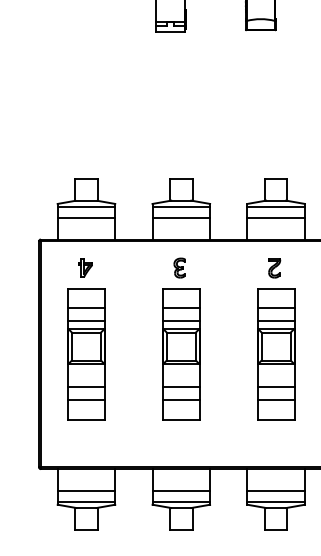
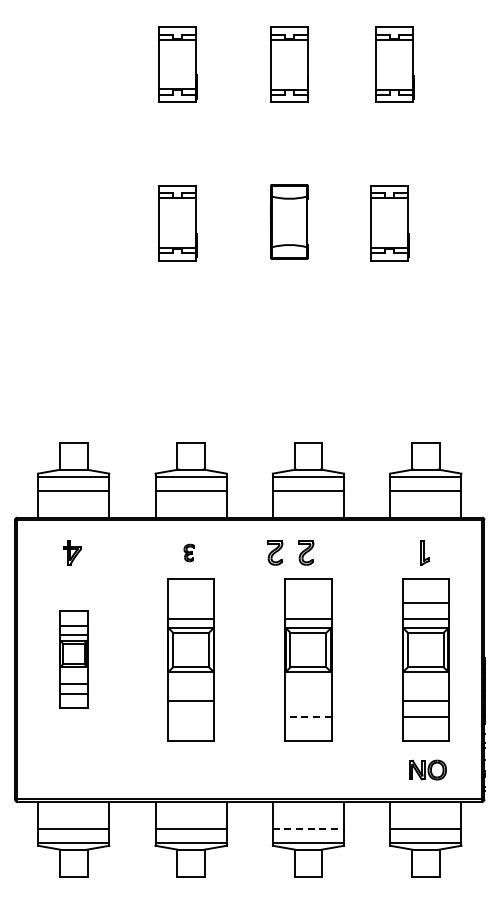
part: (179, 267) -> (188, 552), size x0.7
part: (249, 267) -> (275, 552), added
line: (180, 308) -> (190, 602), removed
line: (276, 308) -> (308, 602), removed
part: (86, 354) -> (73, 659), size x0.6
line: (276, 387) -> (308, 700), removed
line: (180, 400) -> (190, 716), removed
line: (275, 400) -> (307, 716), solid -> dashed
line: (276, 490) -> (308, 828), solid -> dashed

